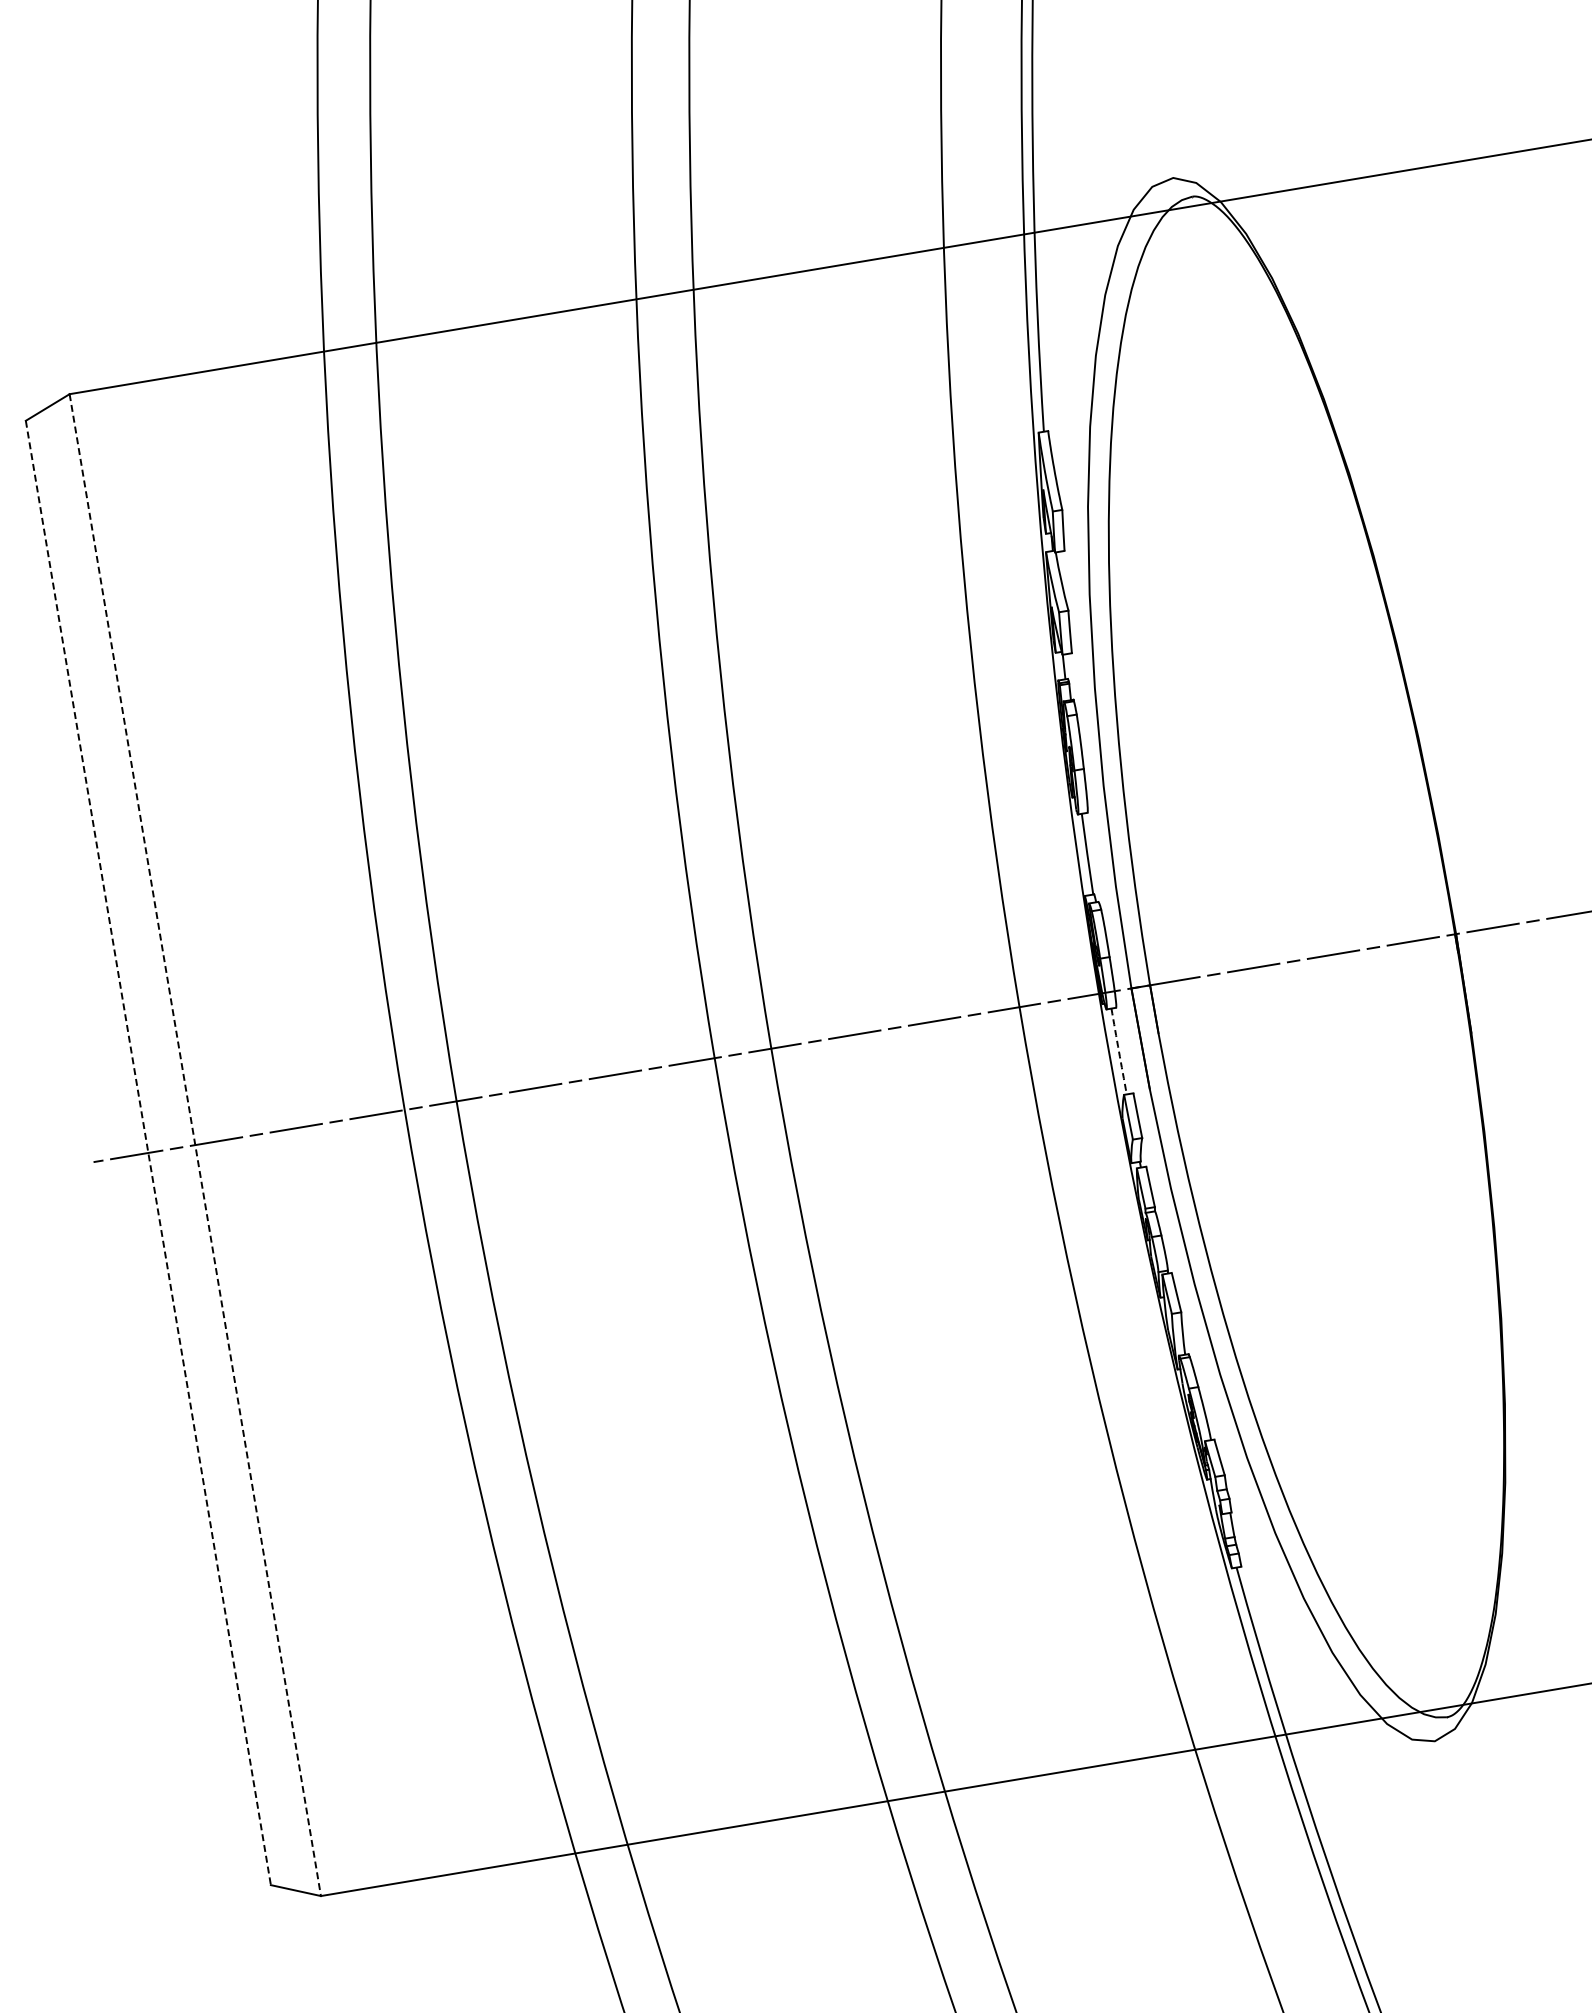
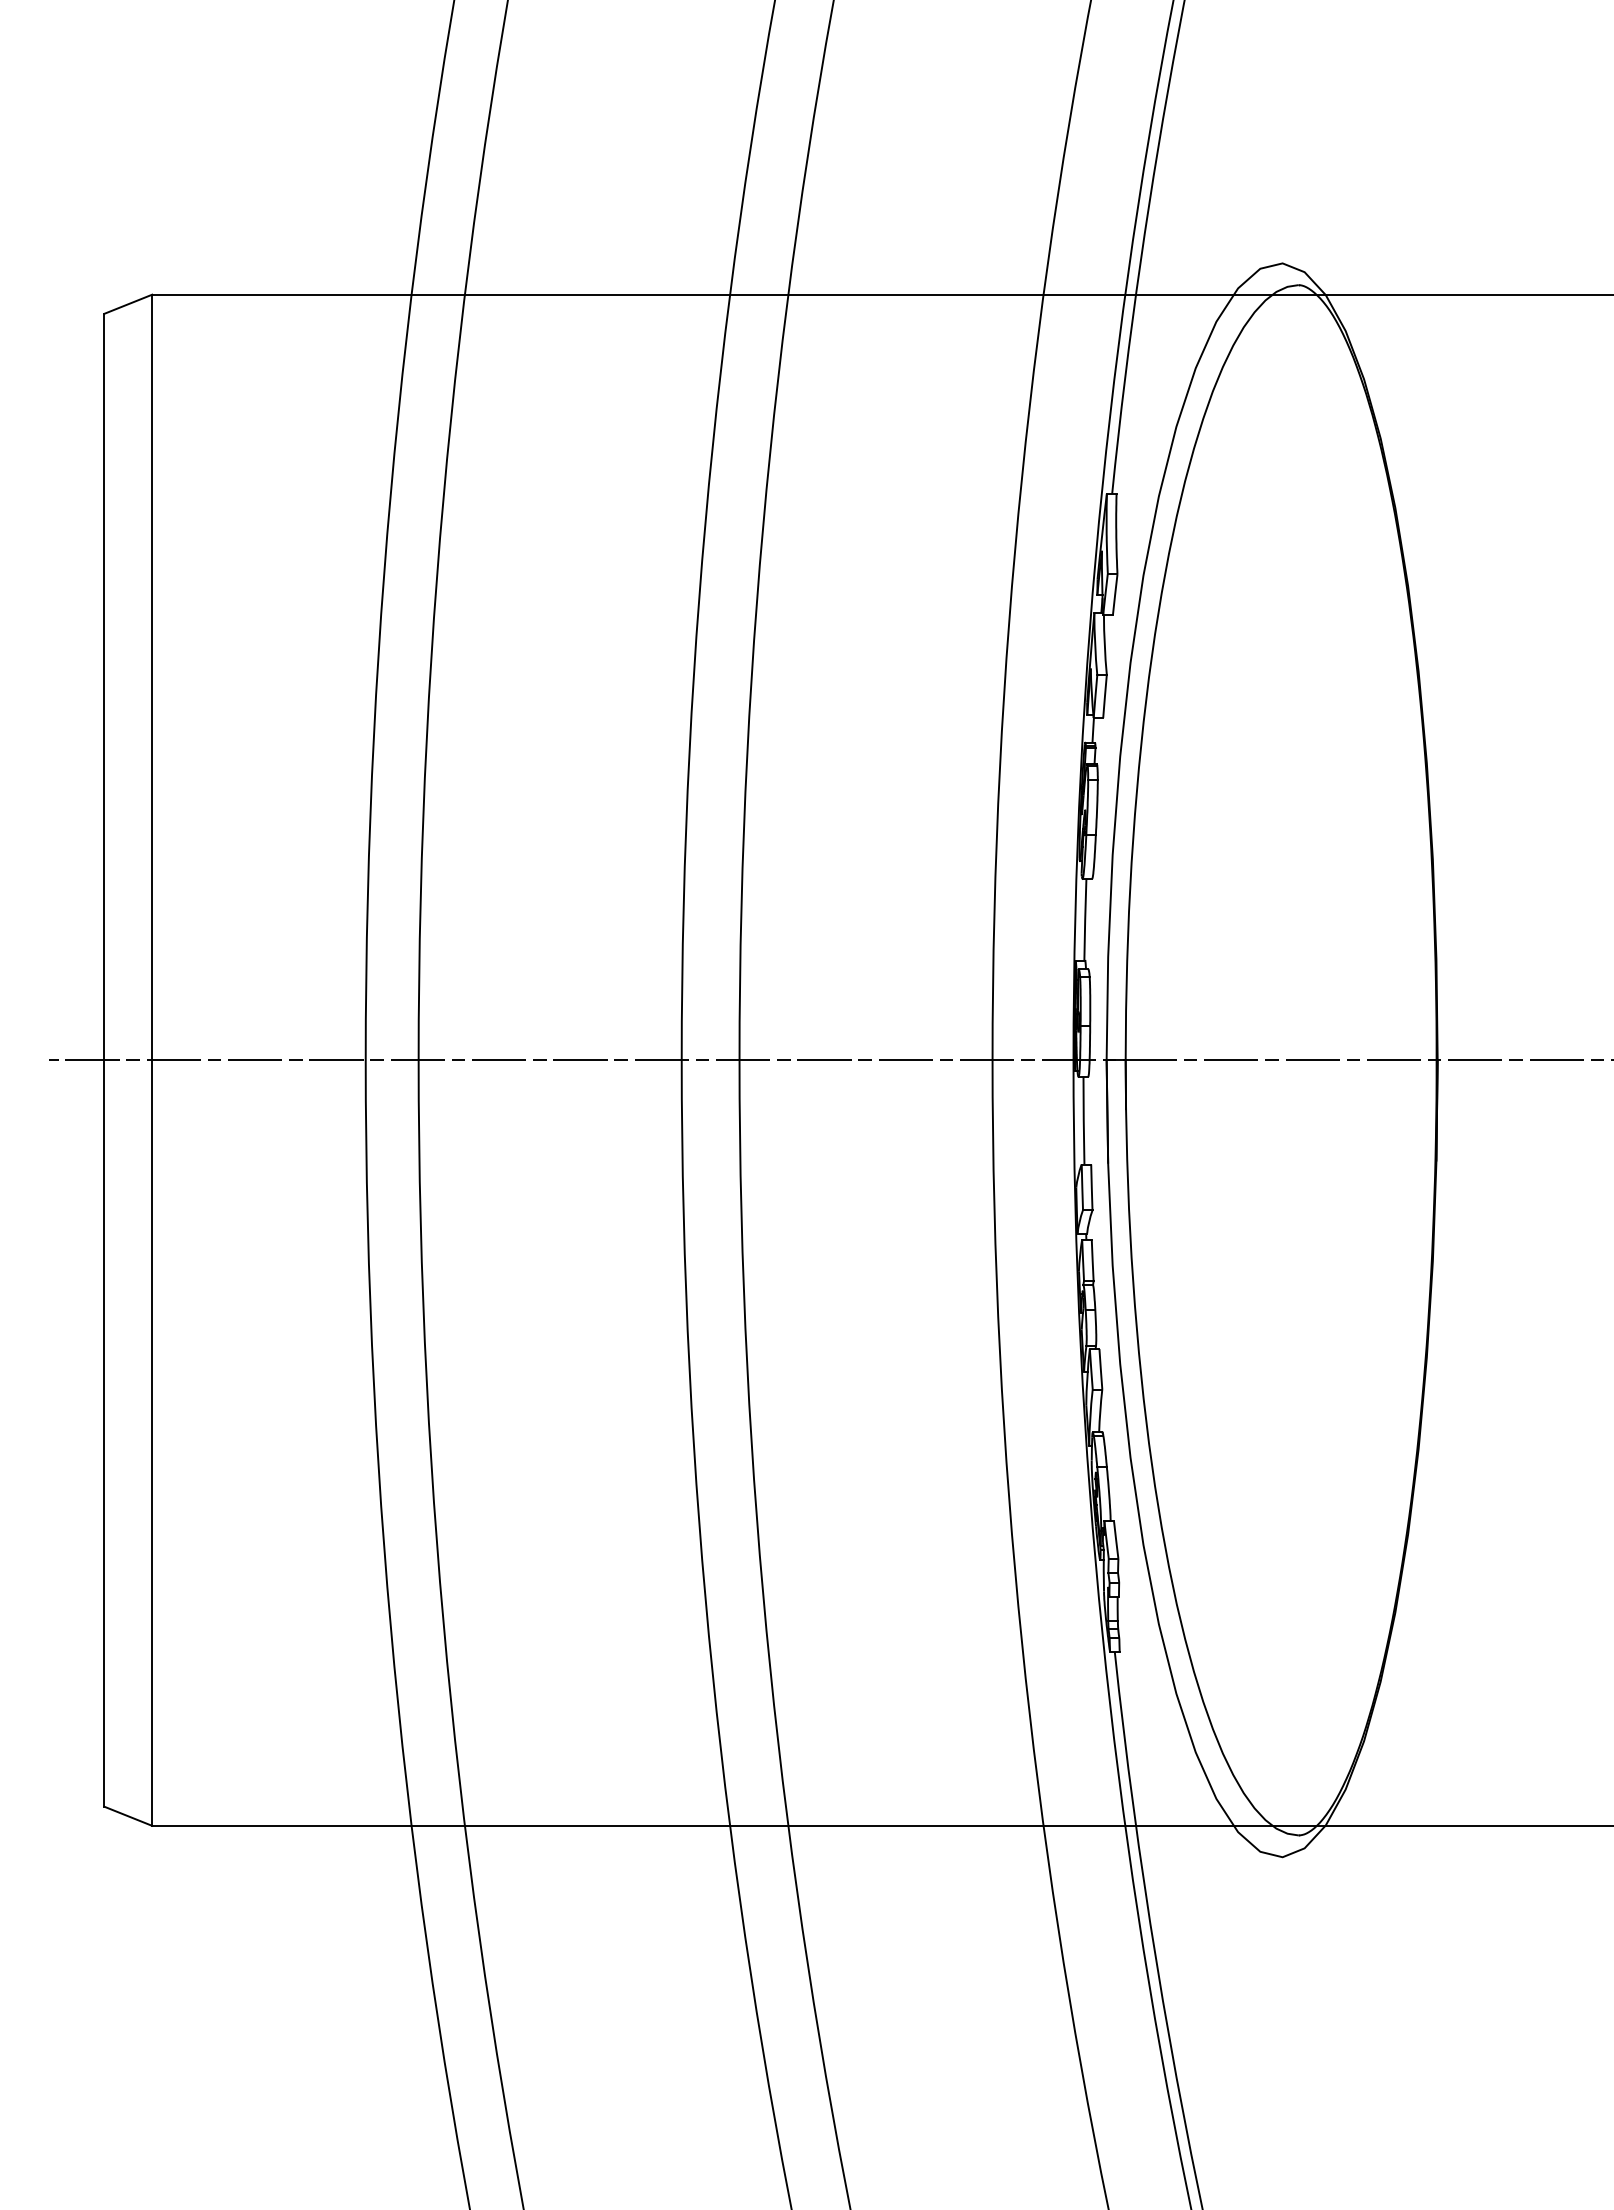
arc: (1118, 1051) -> (1083, 1120), dashed -> solid
line: (195, 1145) -> (152, 1060), dashed -> solid
line: (148, 1153) -> (104, 1060), dashed -> solid

